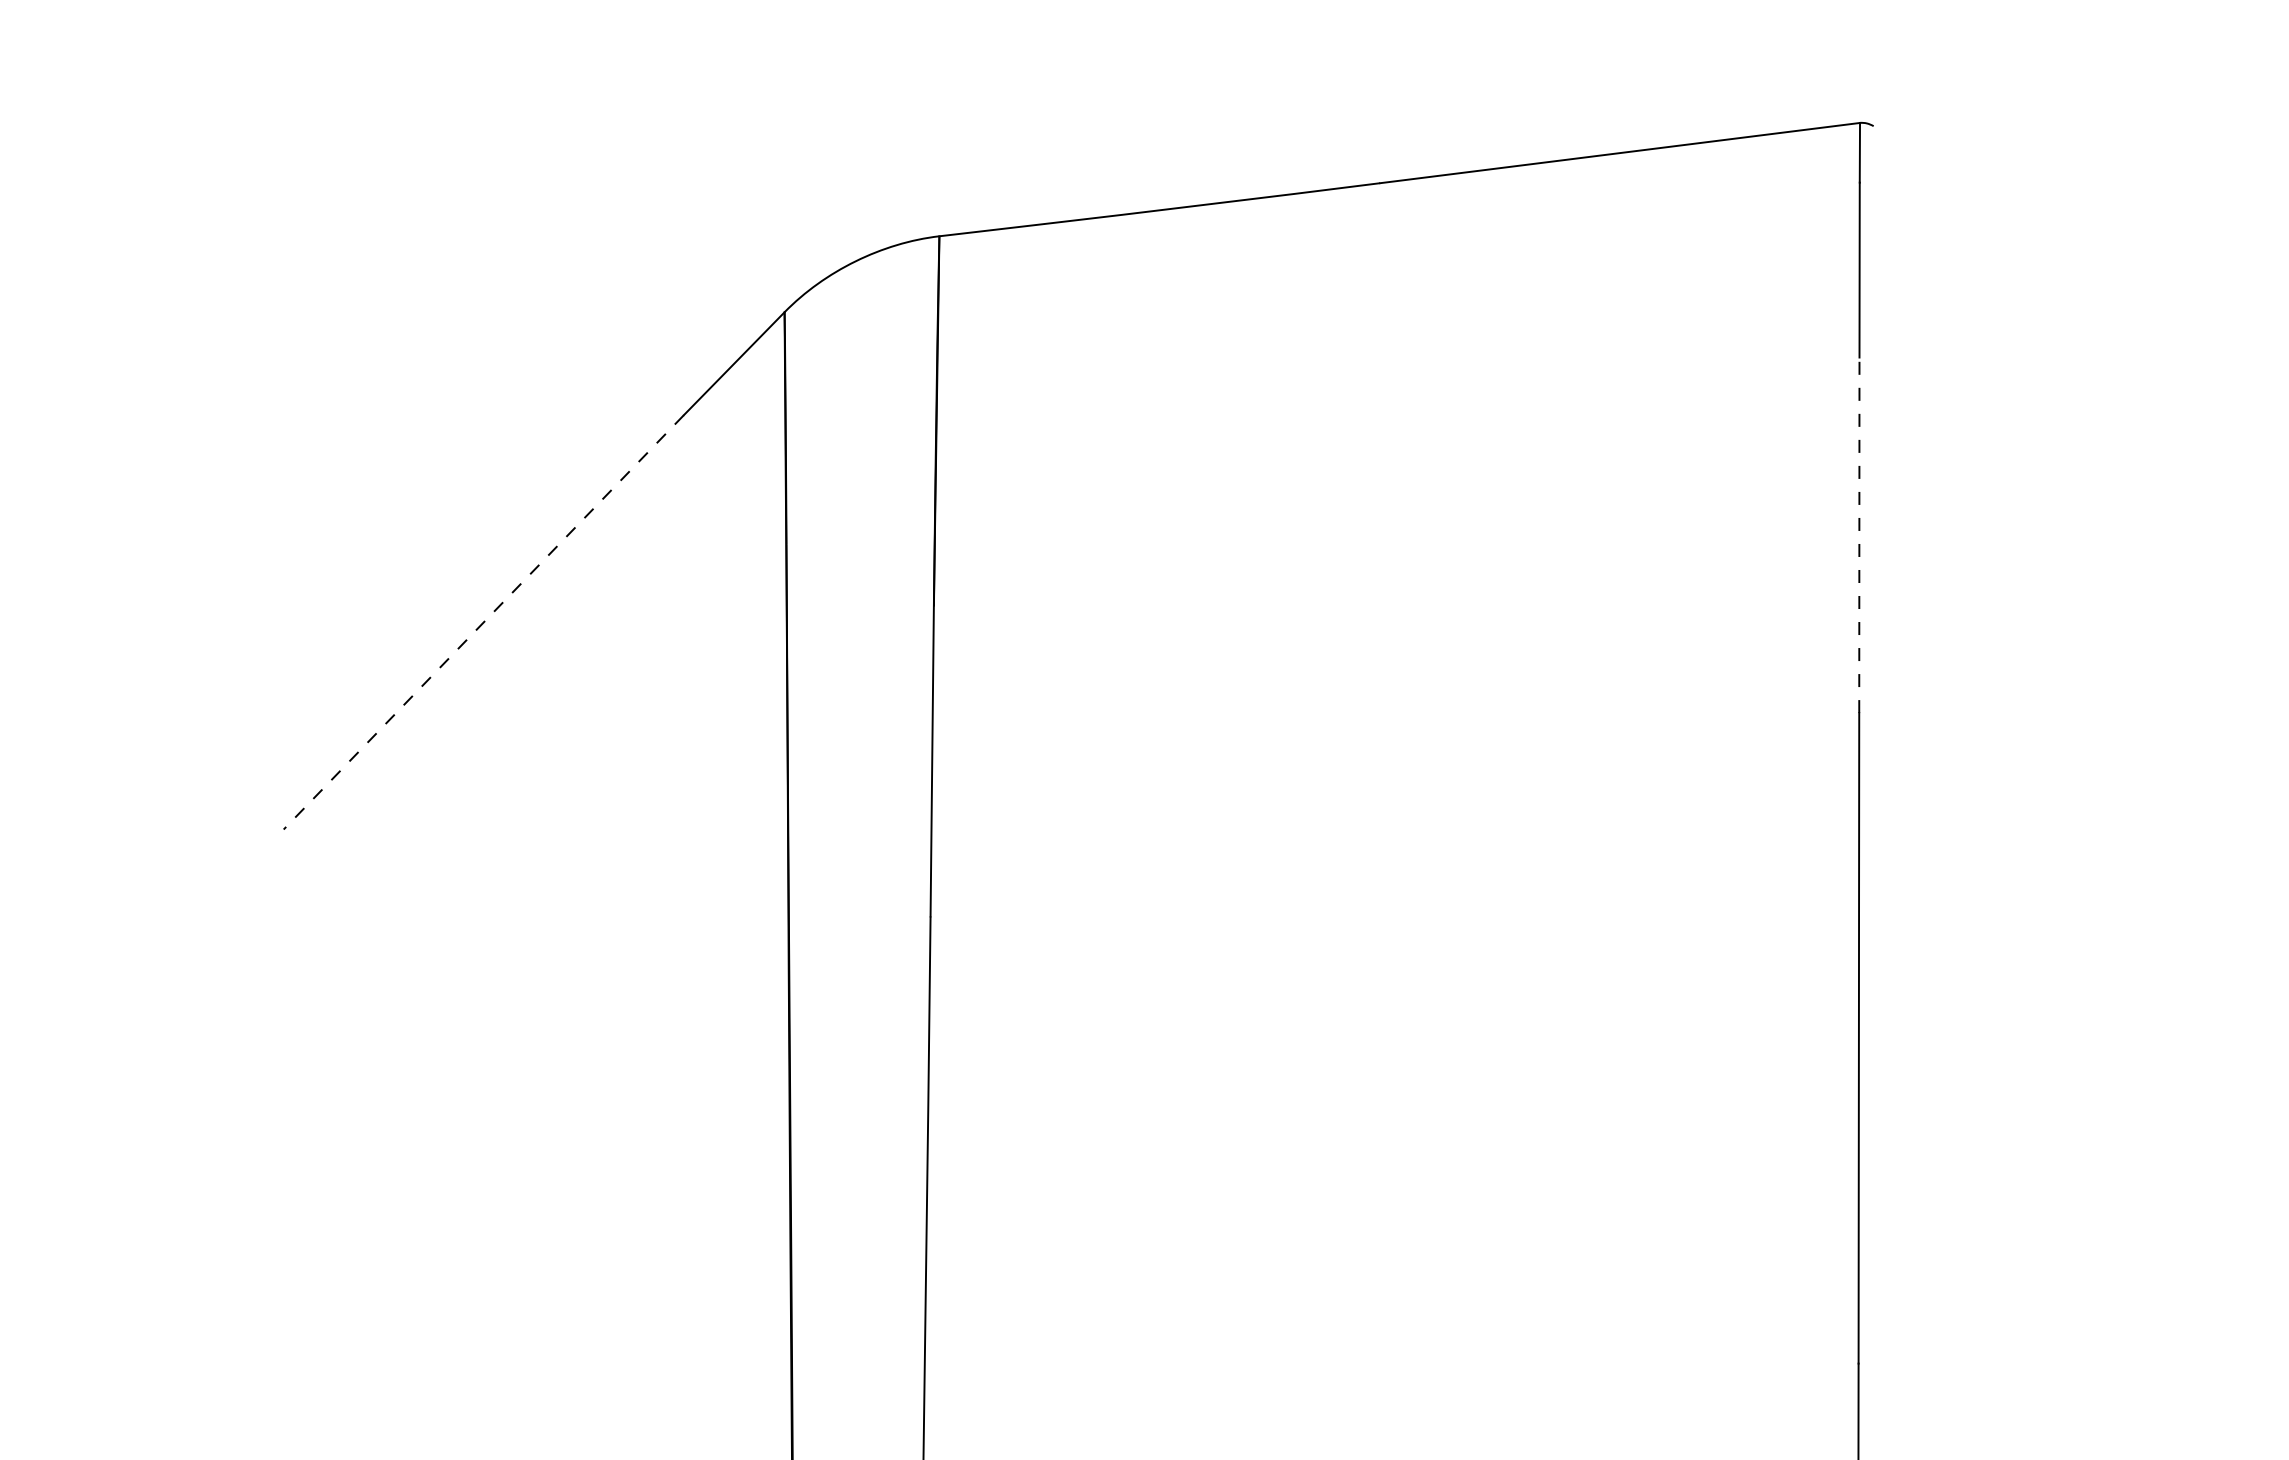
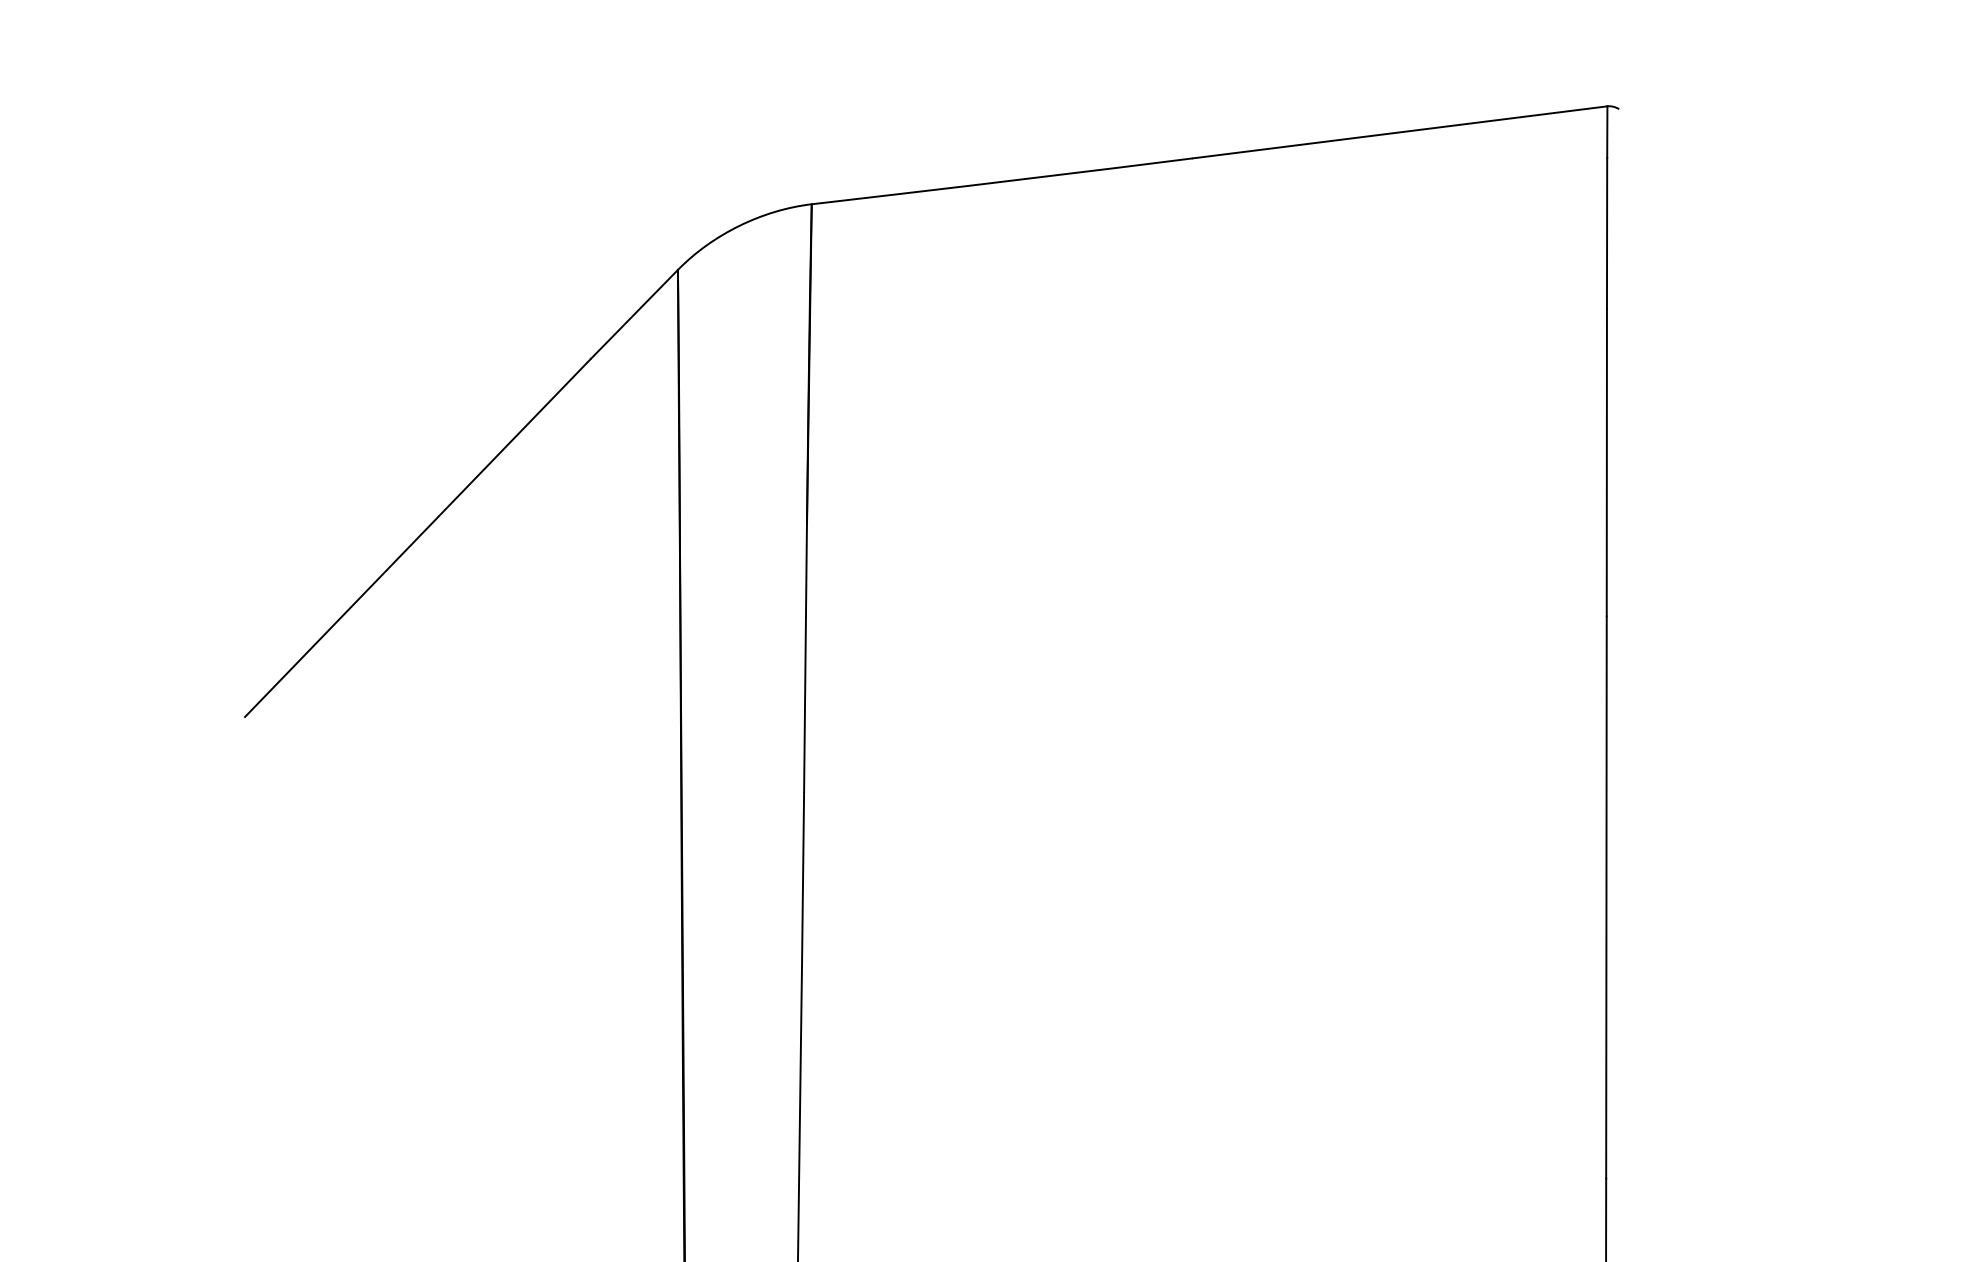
line: (1858, 535) -> (1606, 462), dashed -> solid
line: (483, 621) -> (417, 537), dashed -> solid

